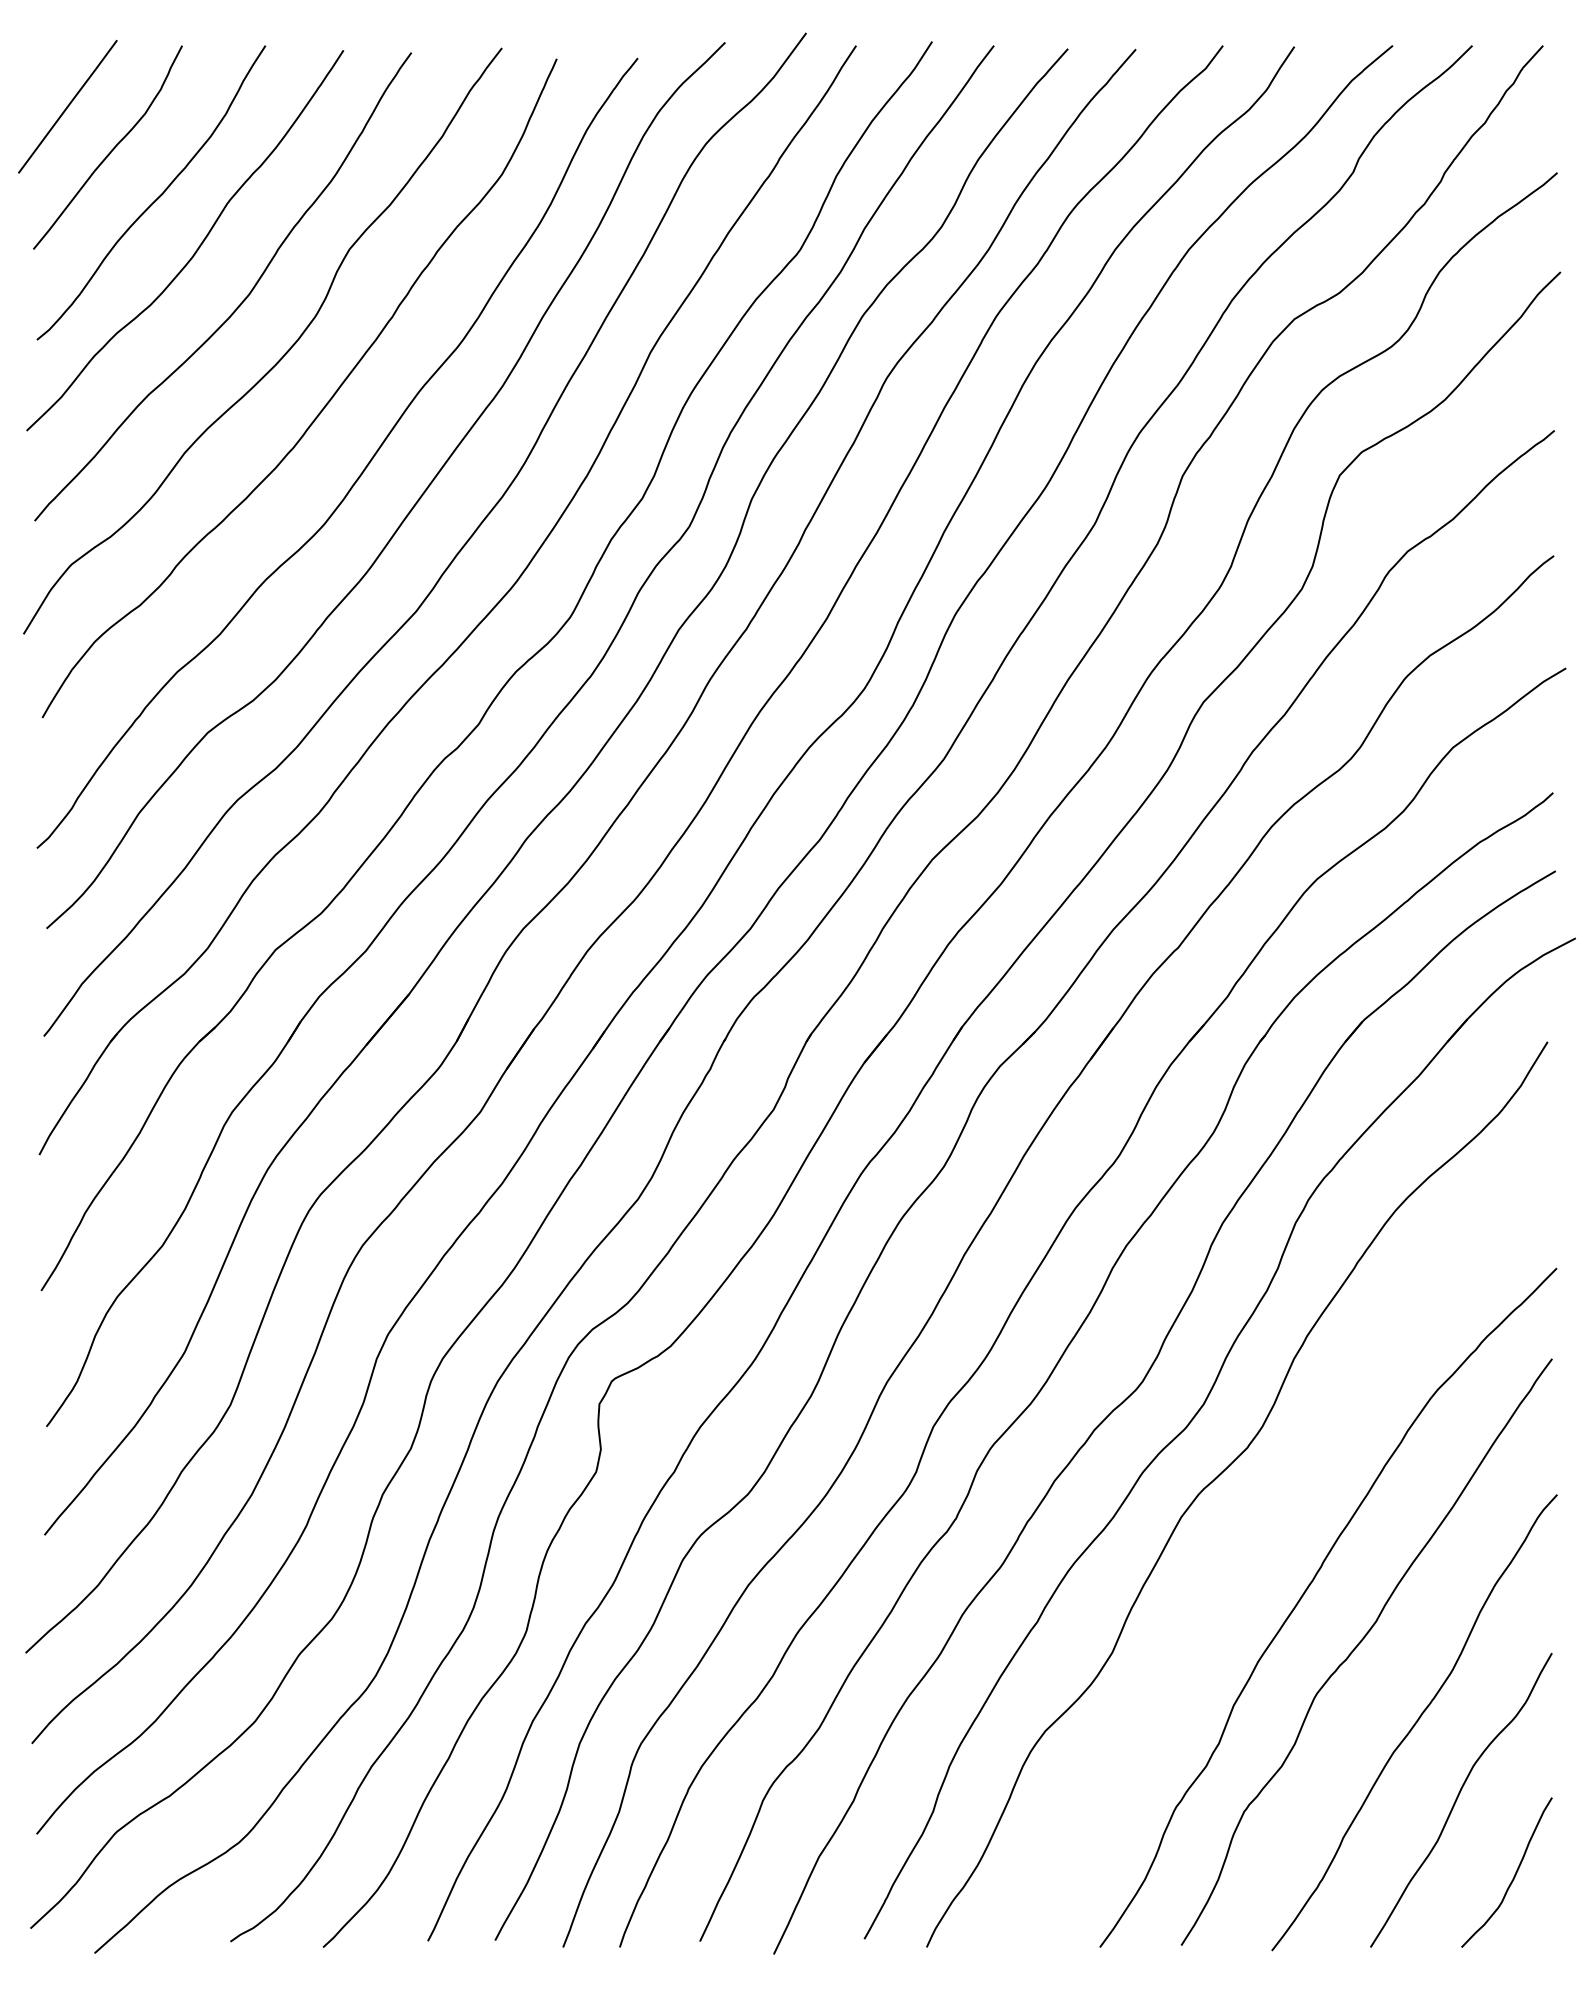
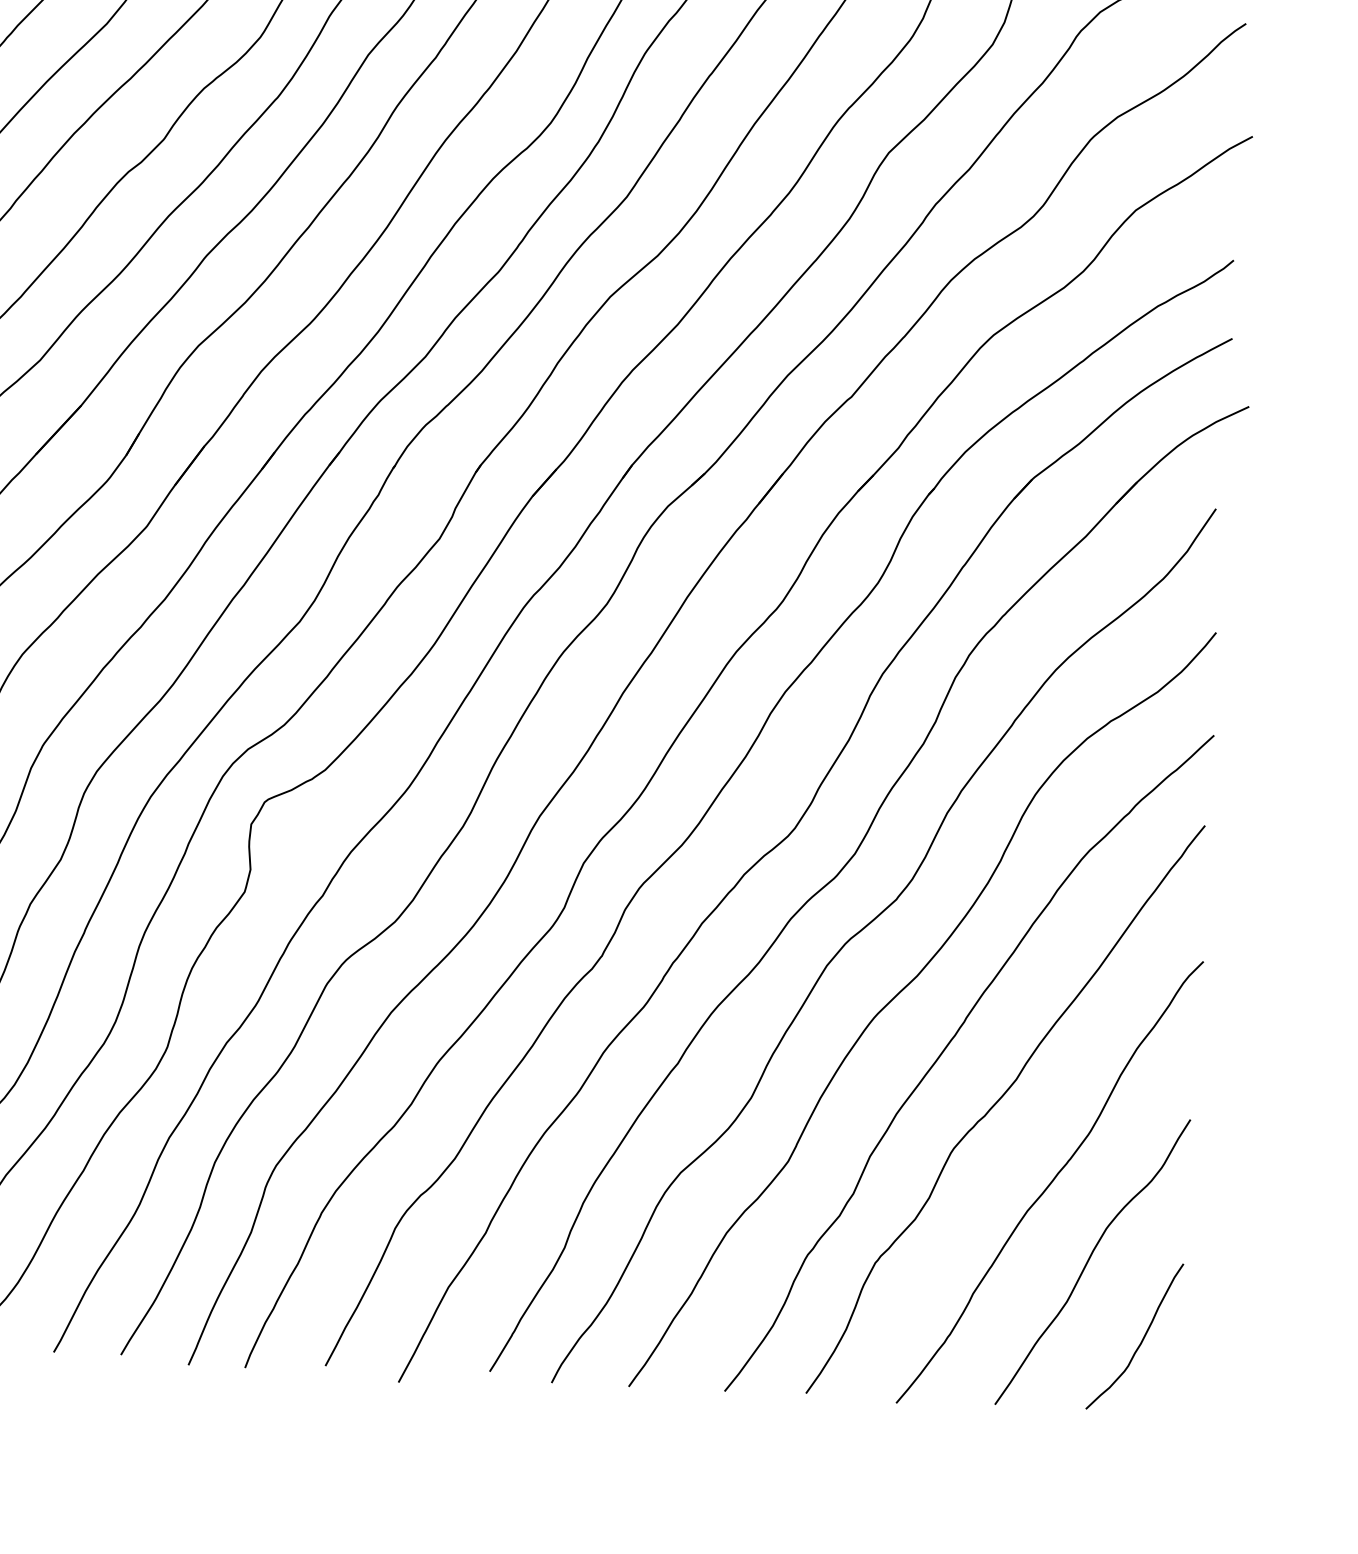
curve: (1259, 1537) -> (904, 989), added

